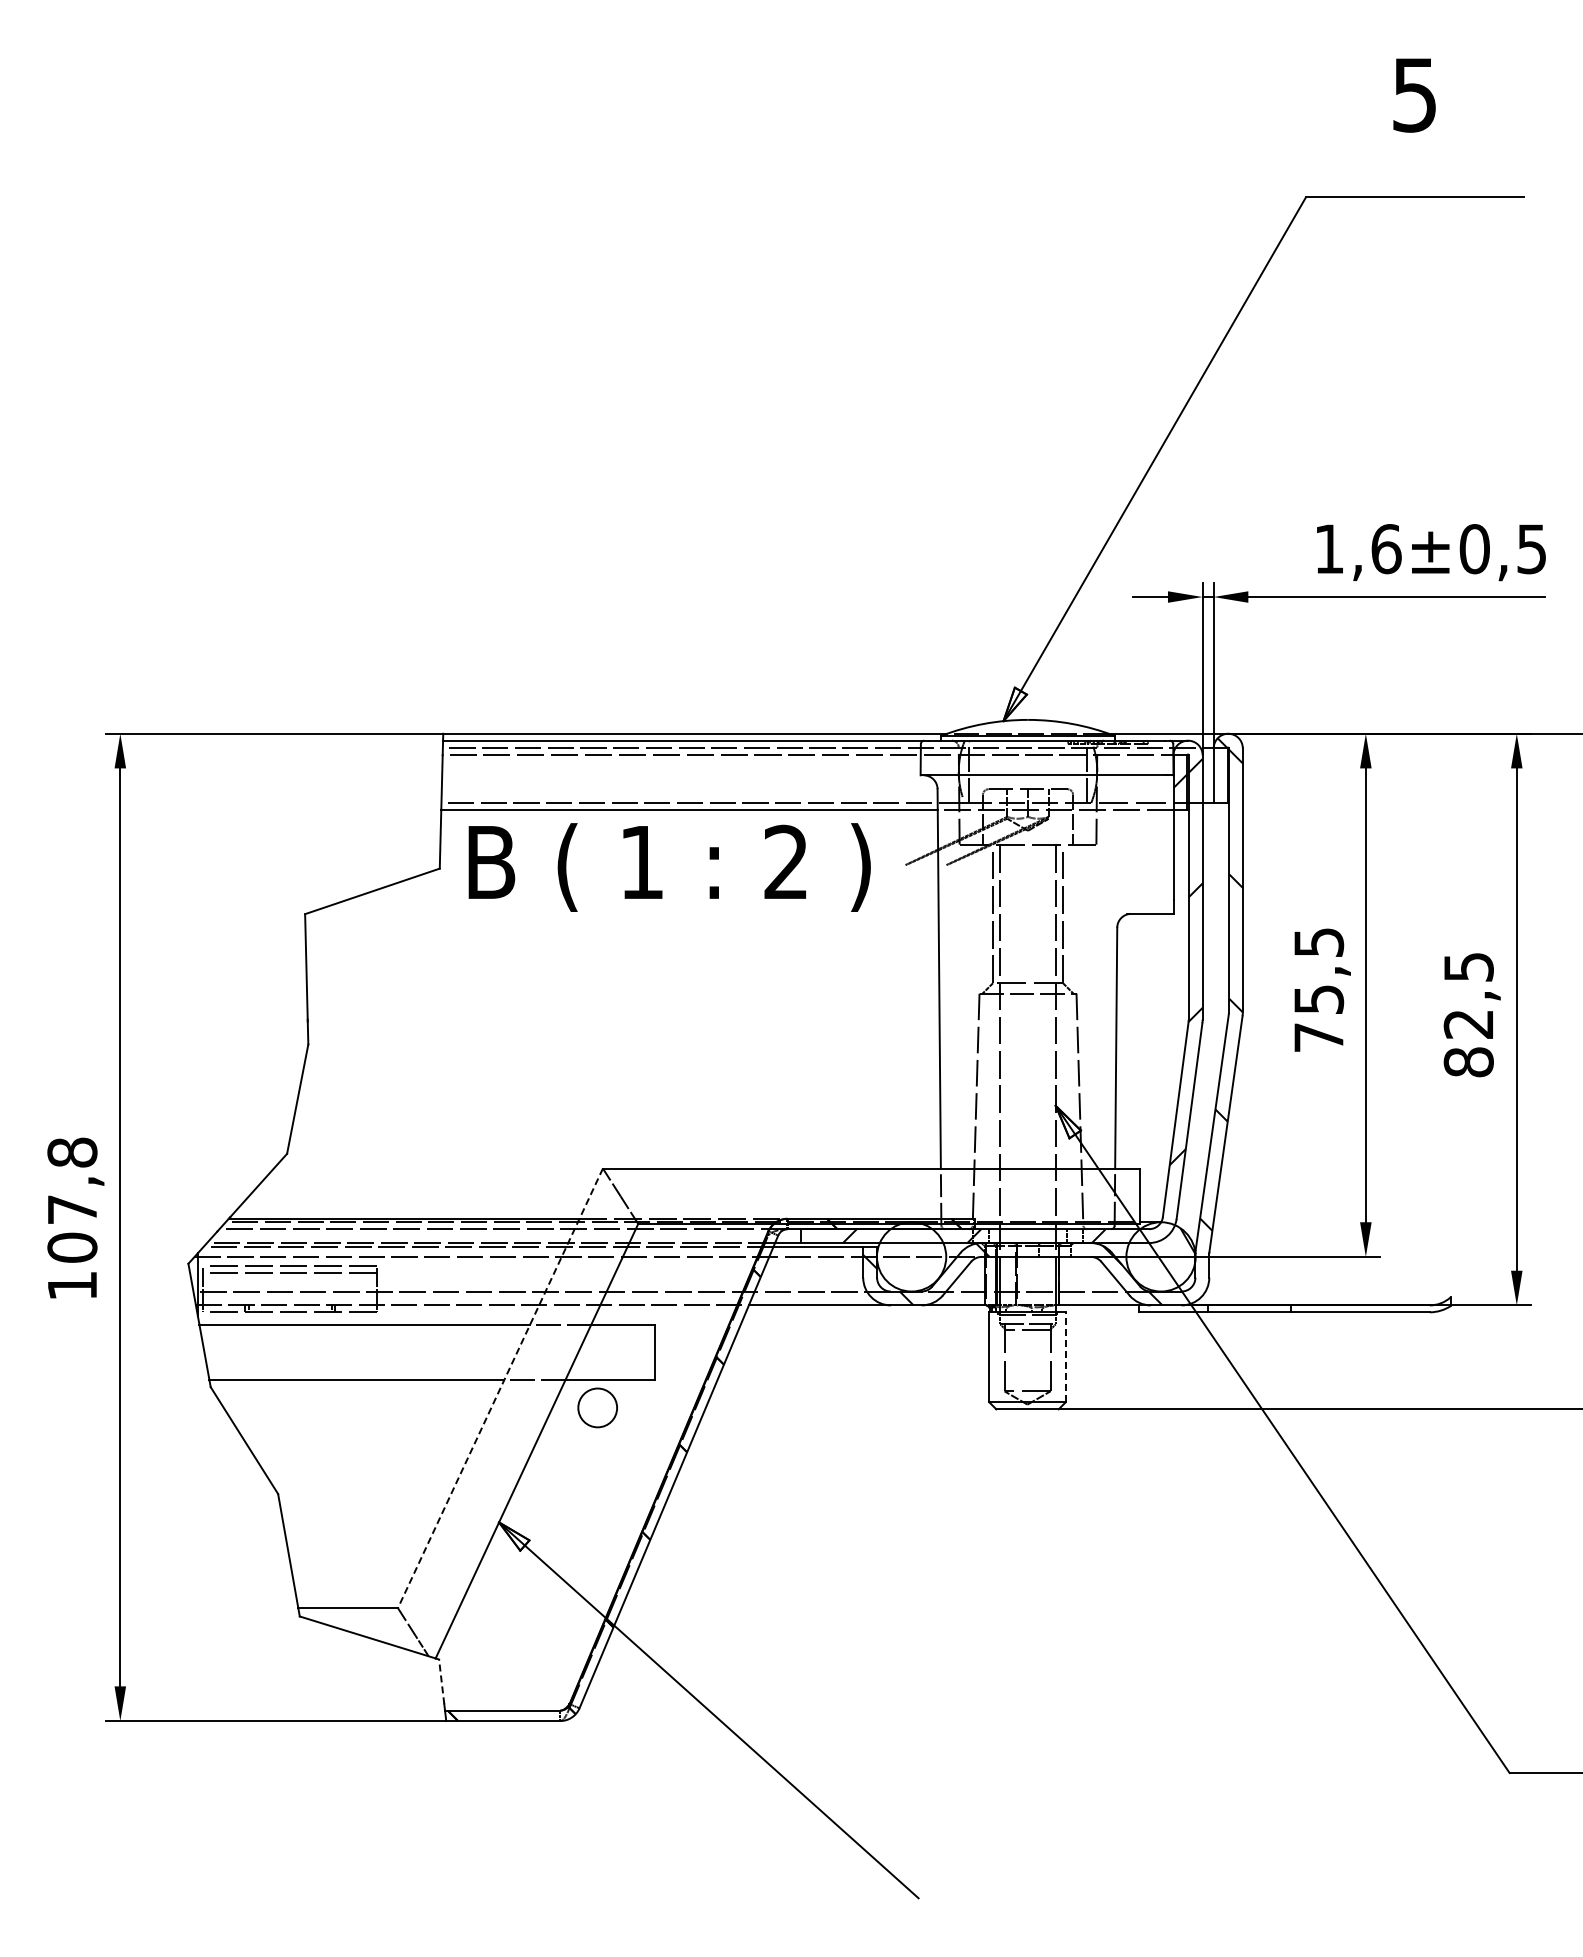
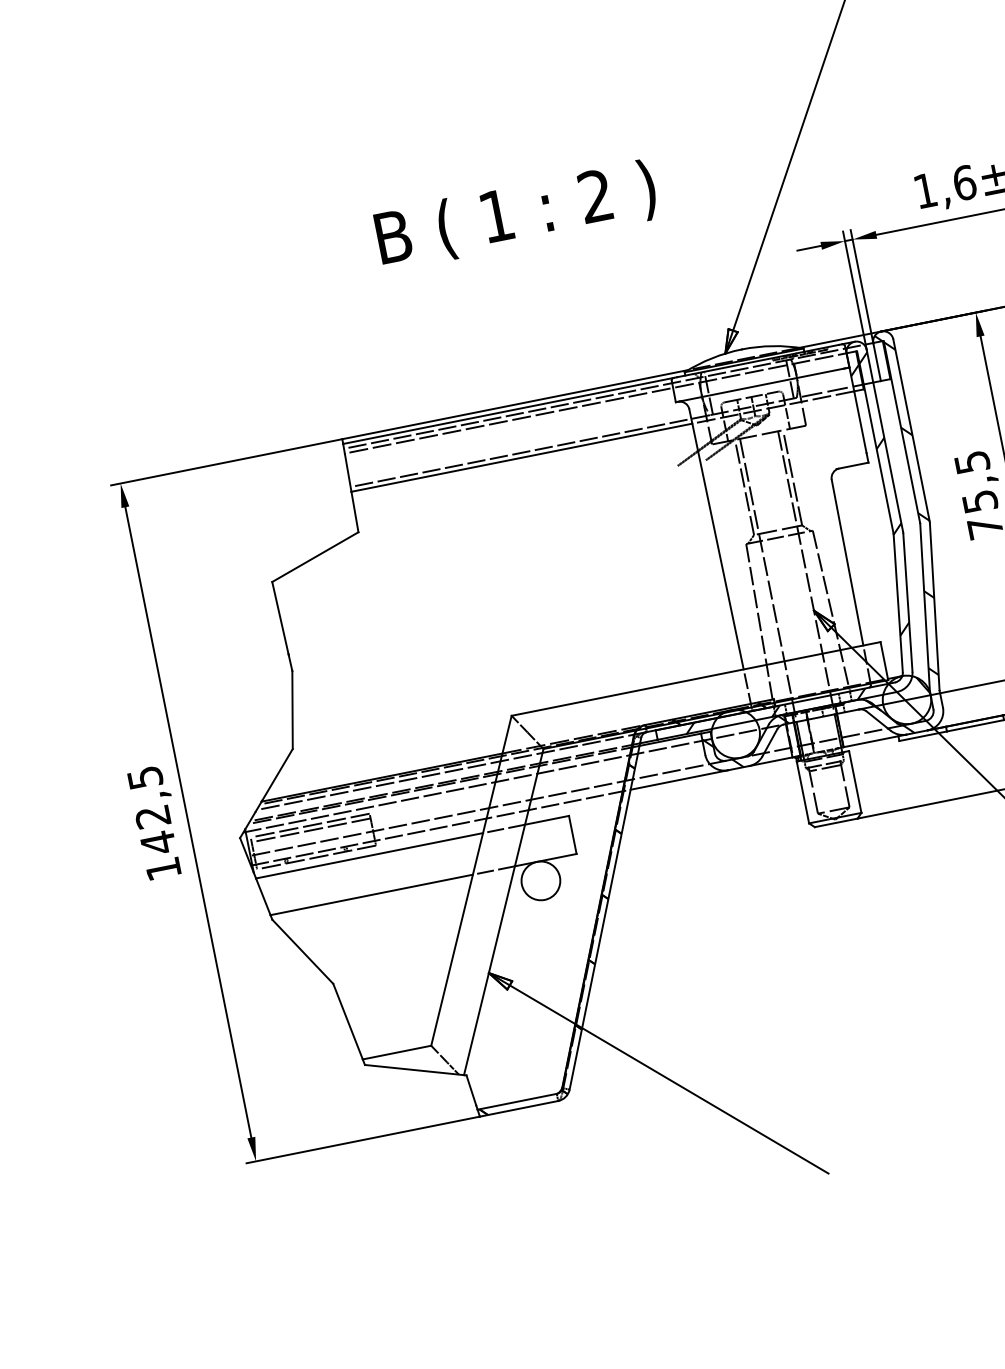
text: (669, 867) -> (516, 215), moved
text: (72, 1200) -> (151, 810), 107,8 -> 142,5
line: (1065, 1356) -> (855, 781), dashed -> solid
line: (500, 1388) -> (471, 880), dashed -> solid
circle: (597, 1407) -> (540, 880), size x1.43
line: (441, 1681) -> (471, 1090), dashed -> solid

